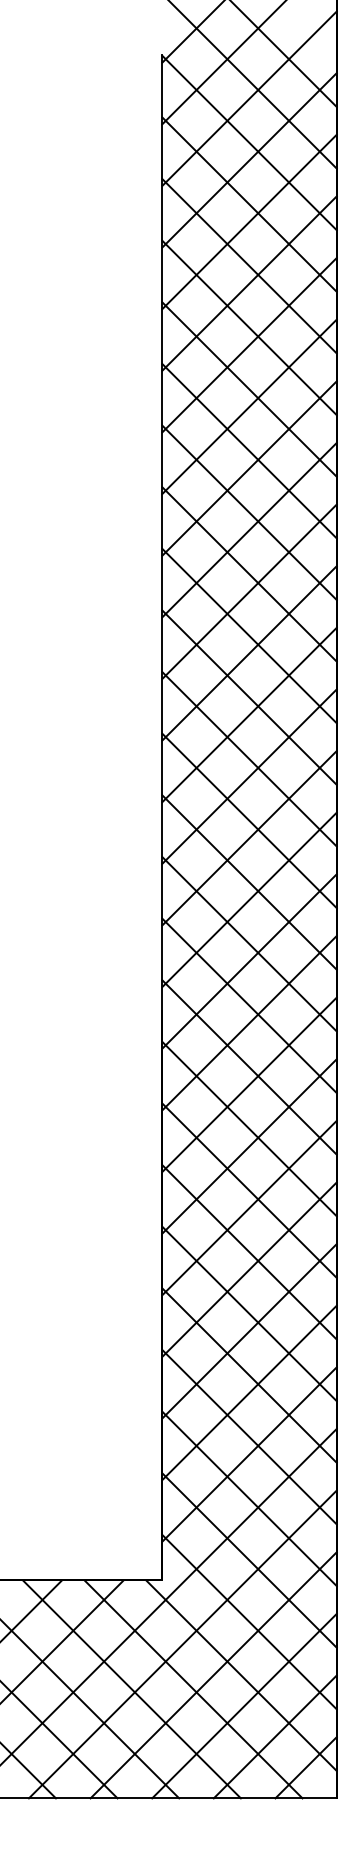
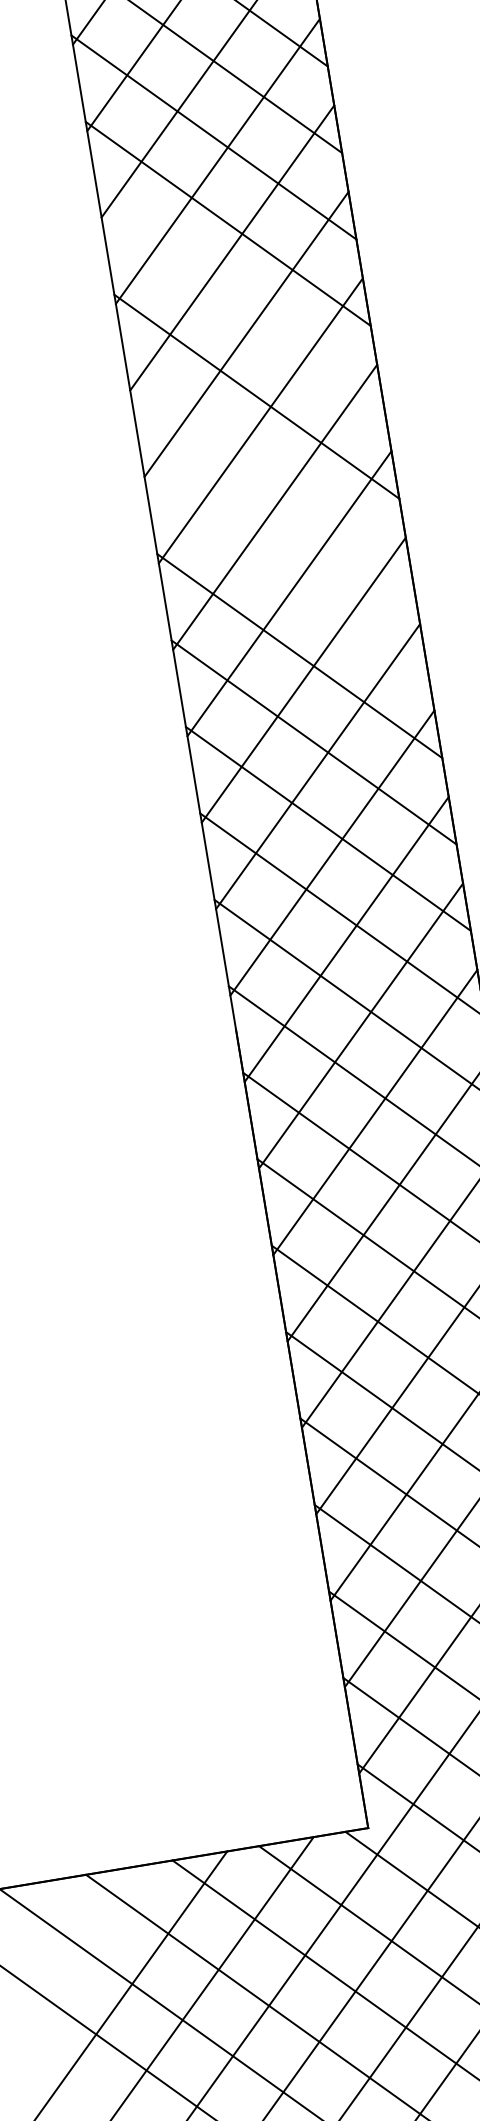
line: (249, 512) -> (242, 309), removed
line: (249, 635) -> (270, 482), removed
line: (249, 697) -> (285, 569), removed

